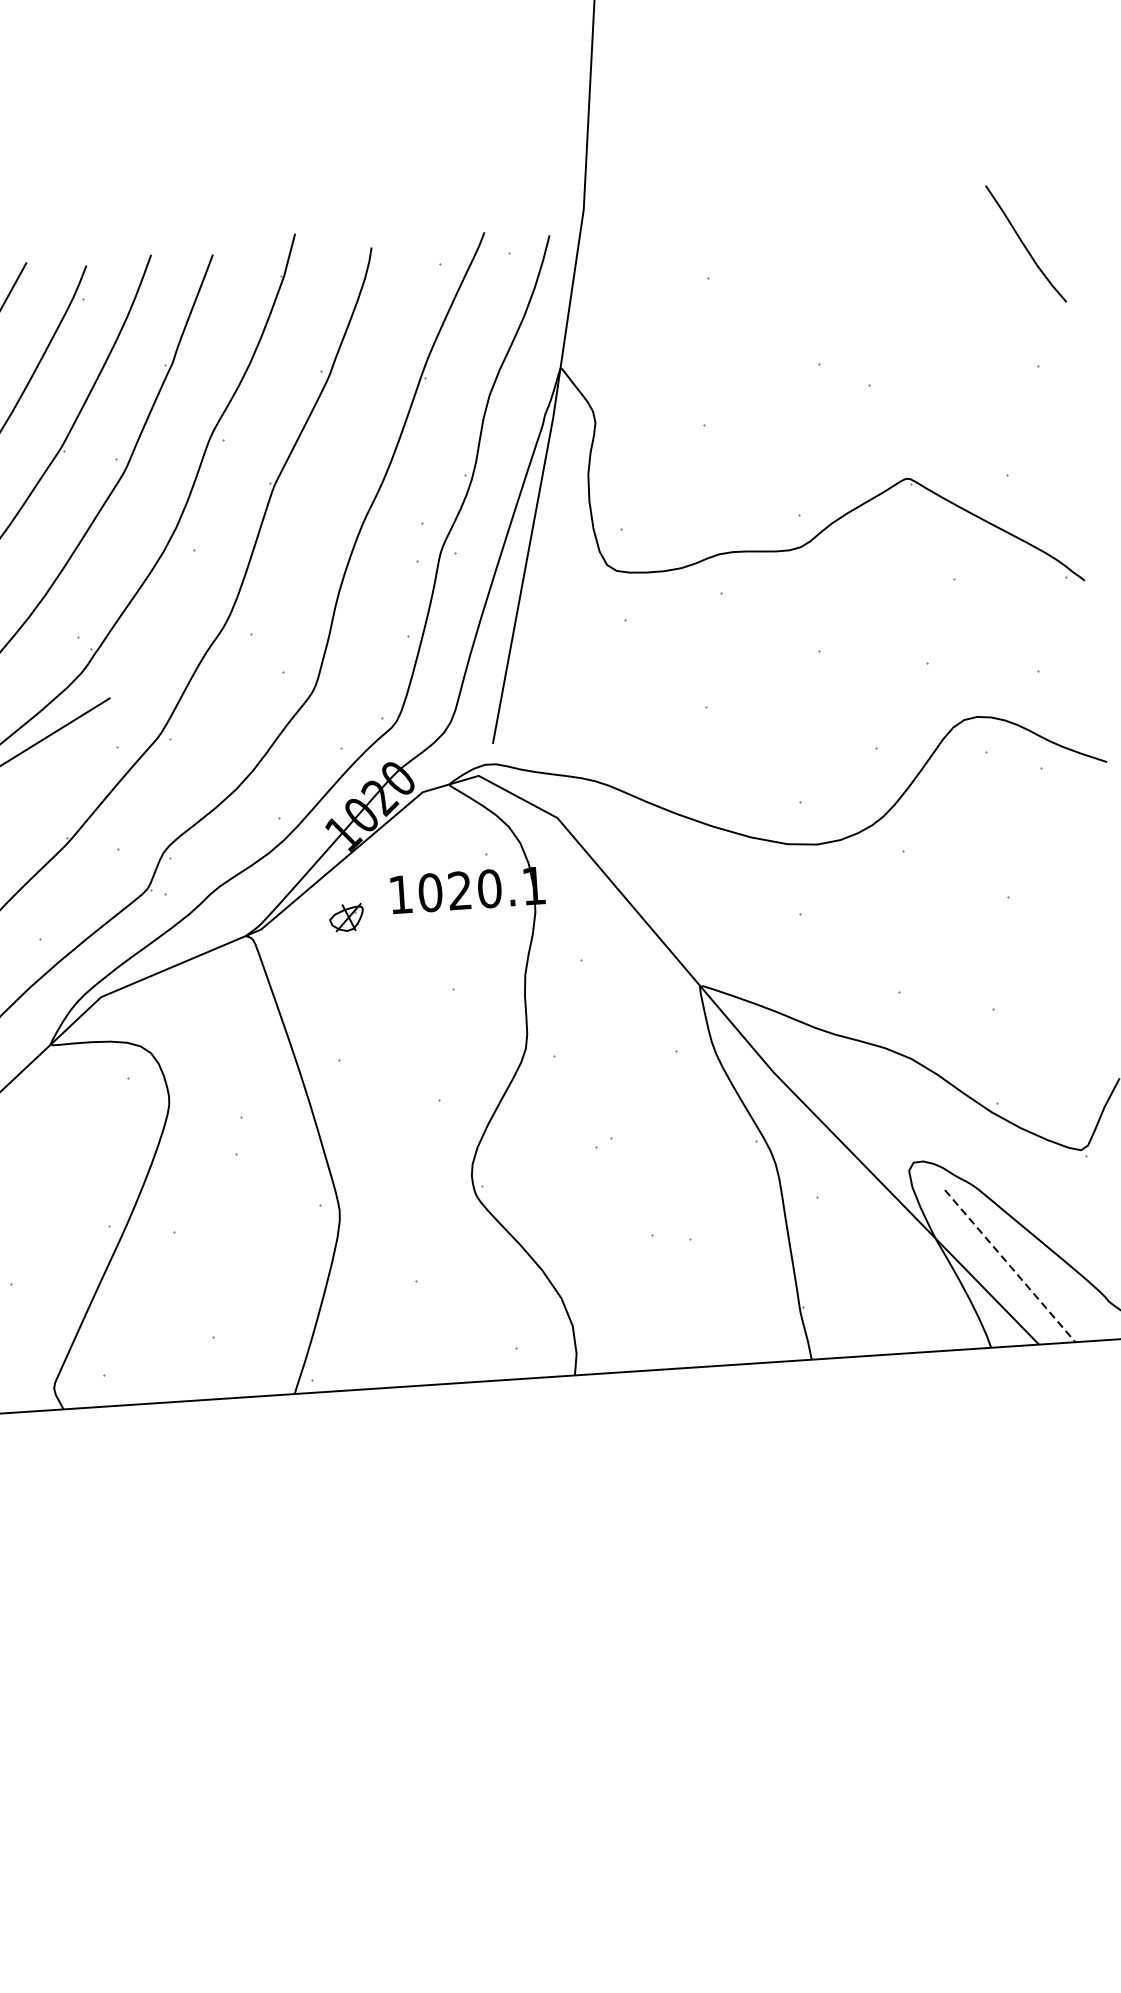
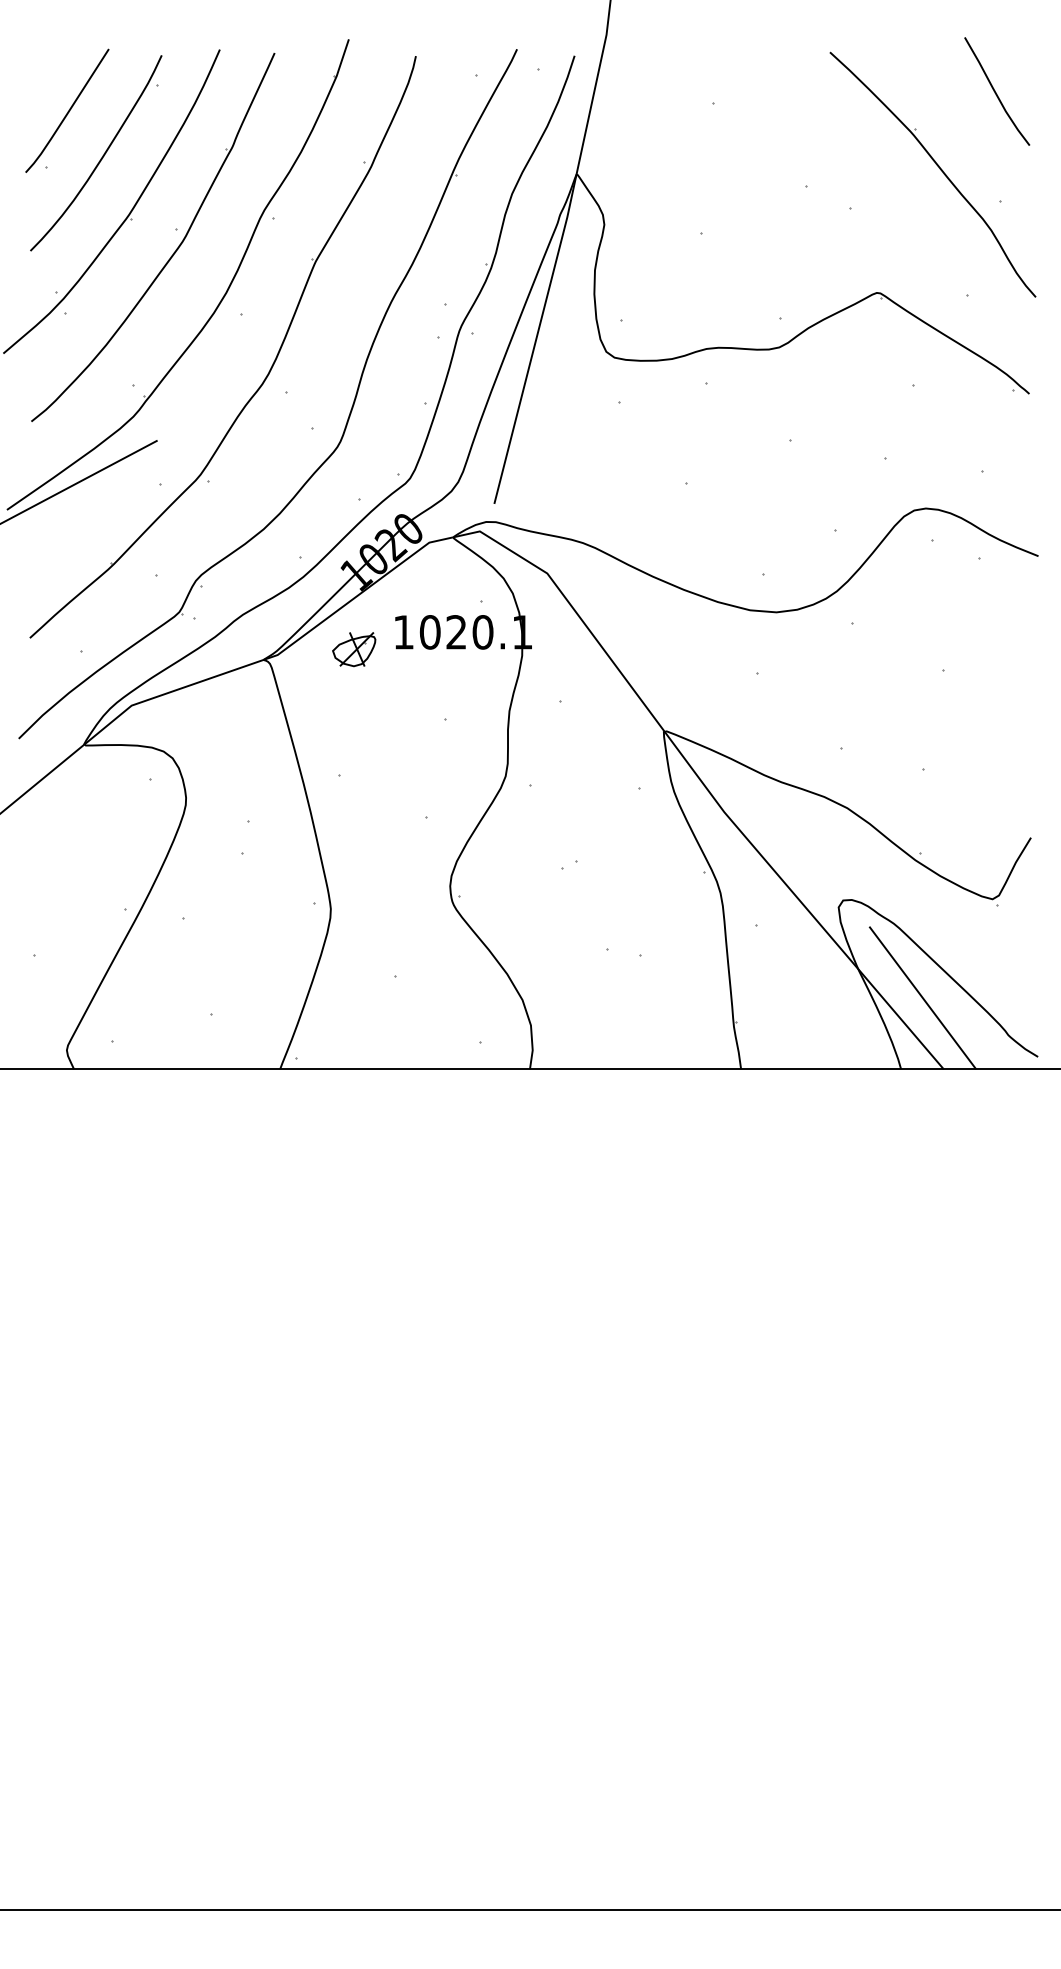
part: (967, 335) -> (939, 169), added
part: (346, 917) -> (354, 649), size x1.43
line: (1011, 1266) -> (923, 998), dashed -> solid

